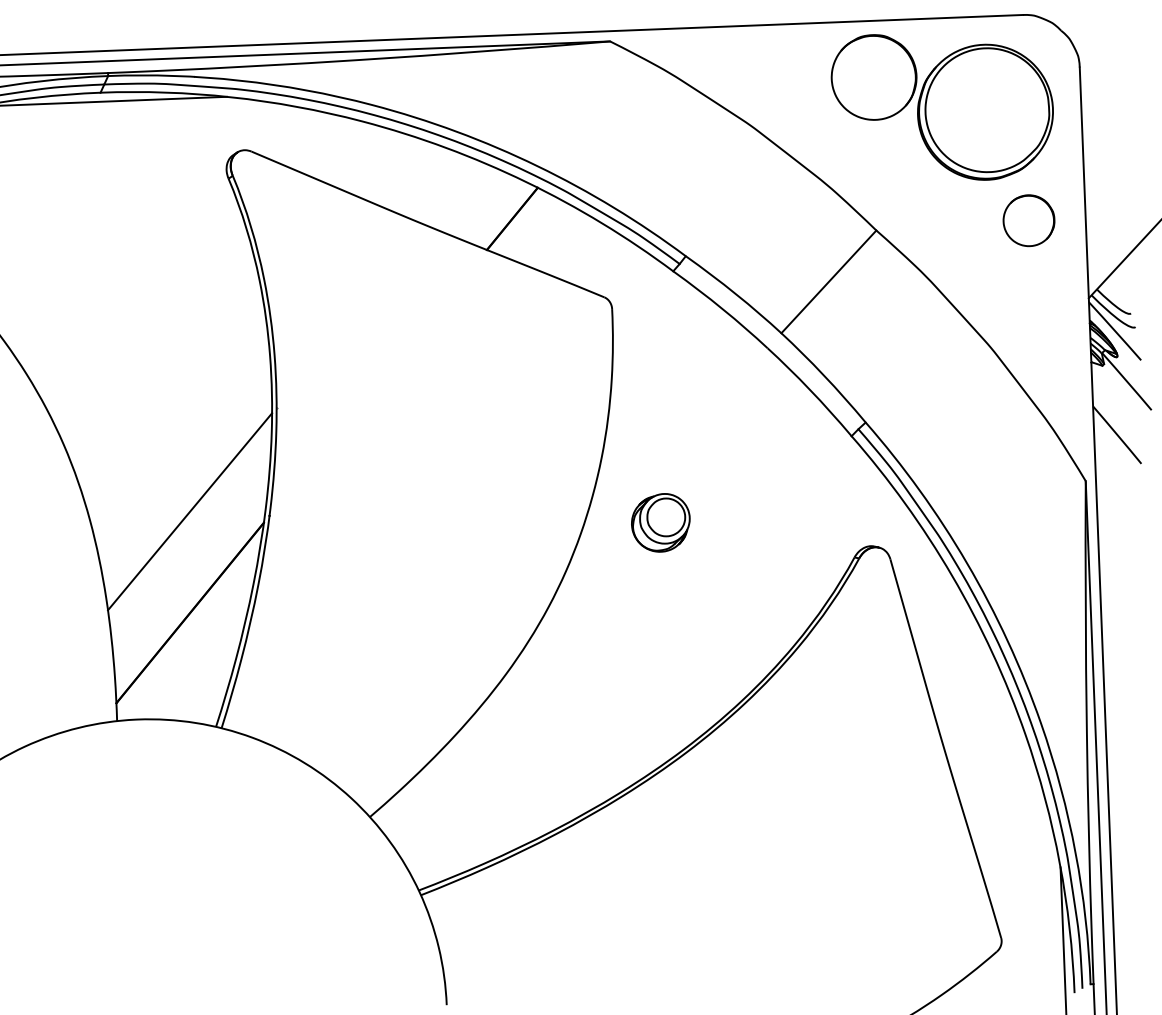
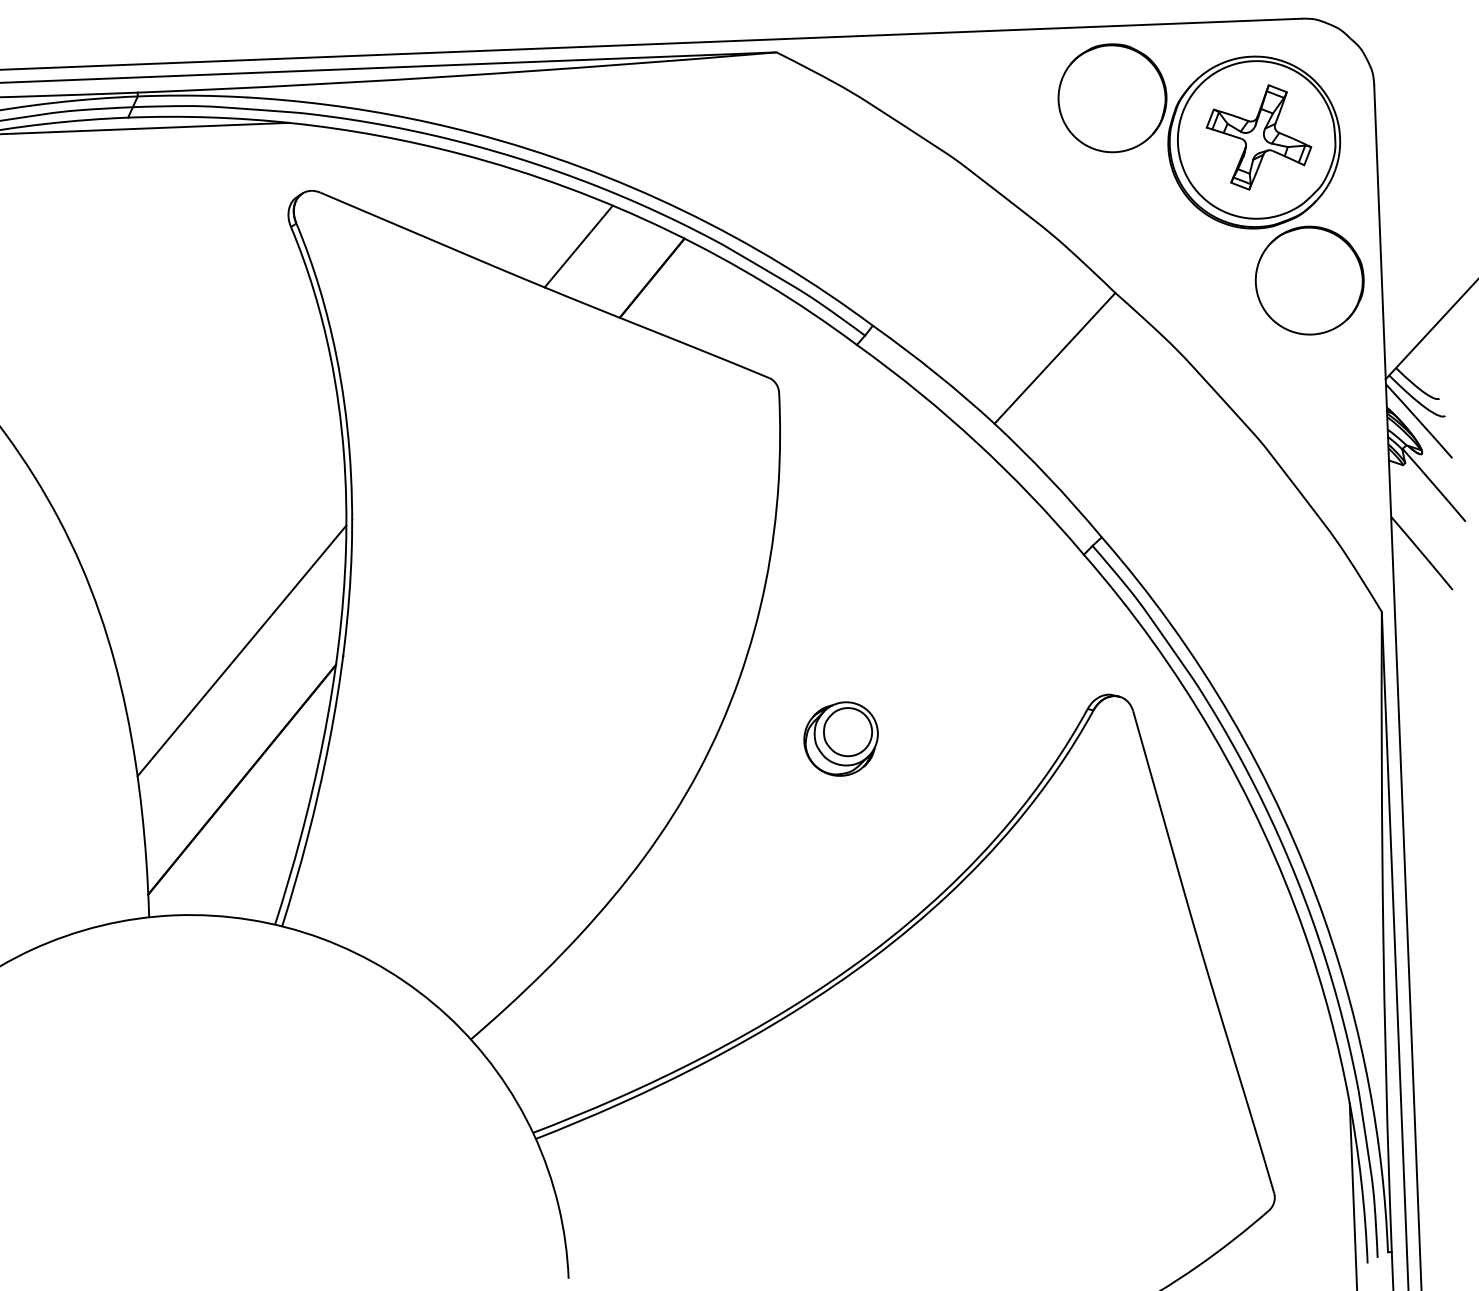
part: (988, 108) -> (1258, 137), added
line: (454, 193) -> (578, 246), added
part: (1028, 220) -> (1309, 280), size x1.67
part: (660, 522) -> (840, 738), moved

